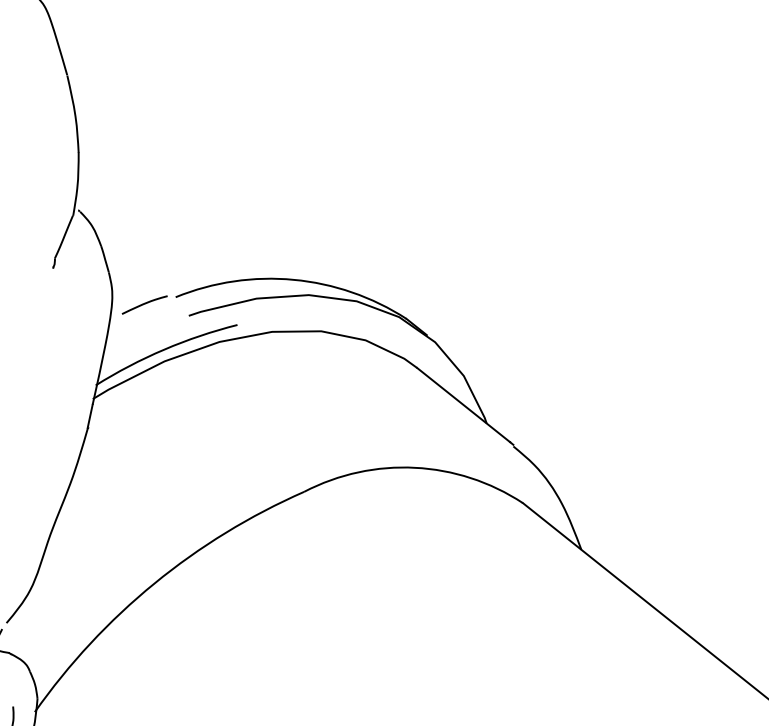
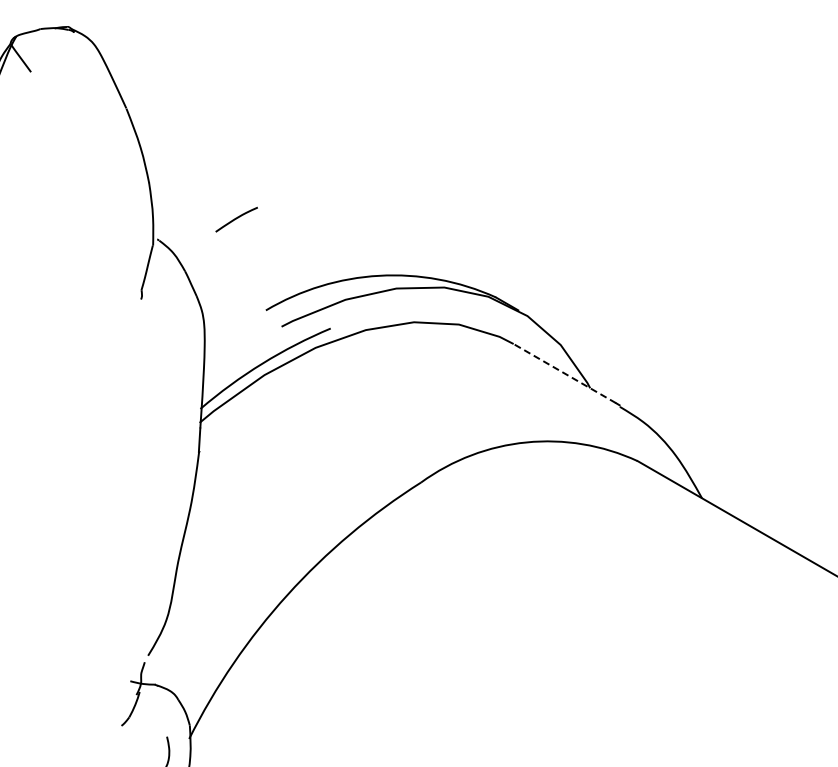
curve: (144, 304) -> (236, 219), moved
line: (463, 404) -> (564, 373), solid -> dashed

